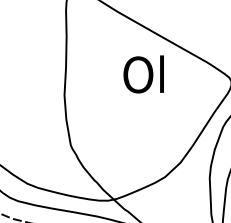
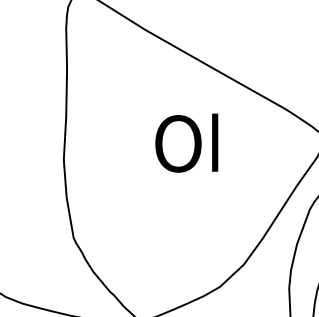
text: (143, 74) -> (186, 143), moved

